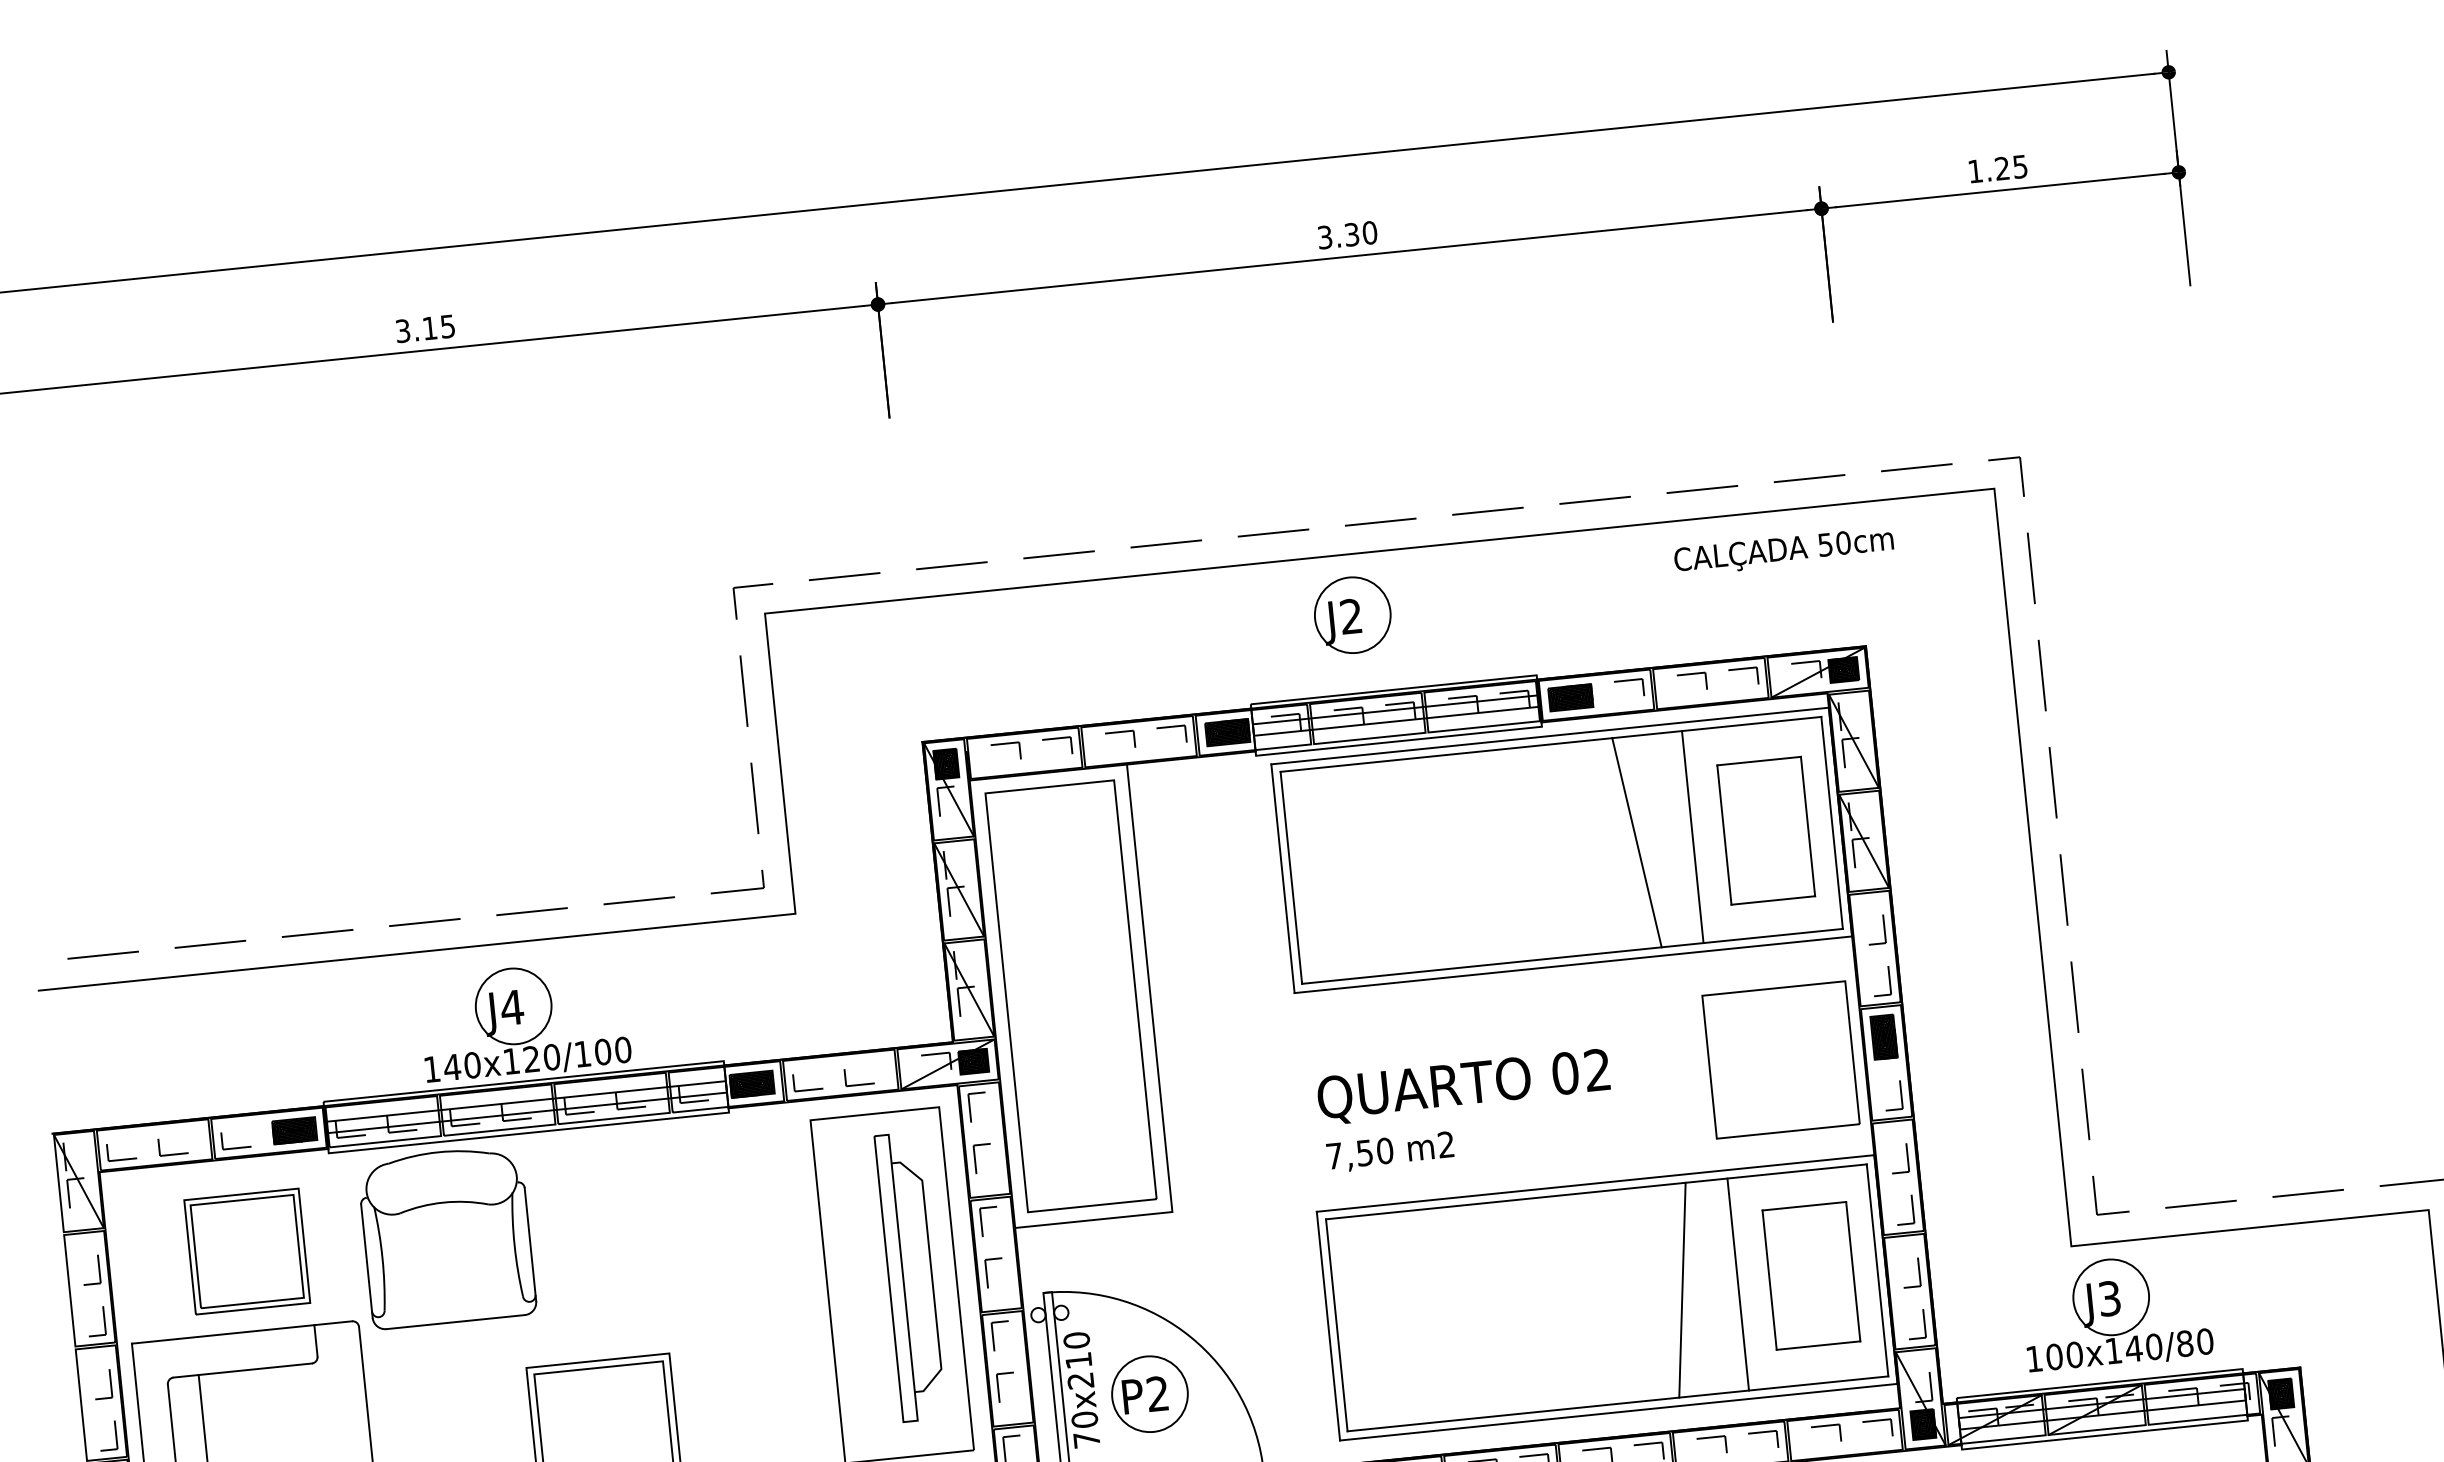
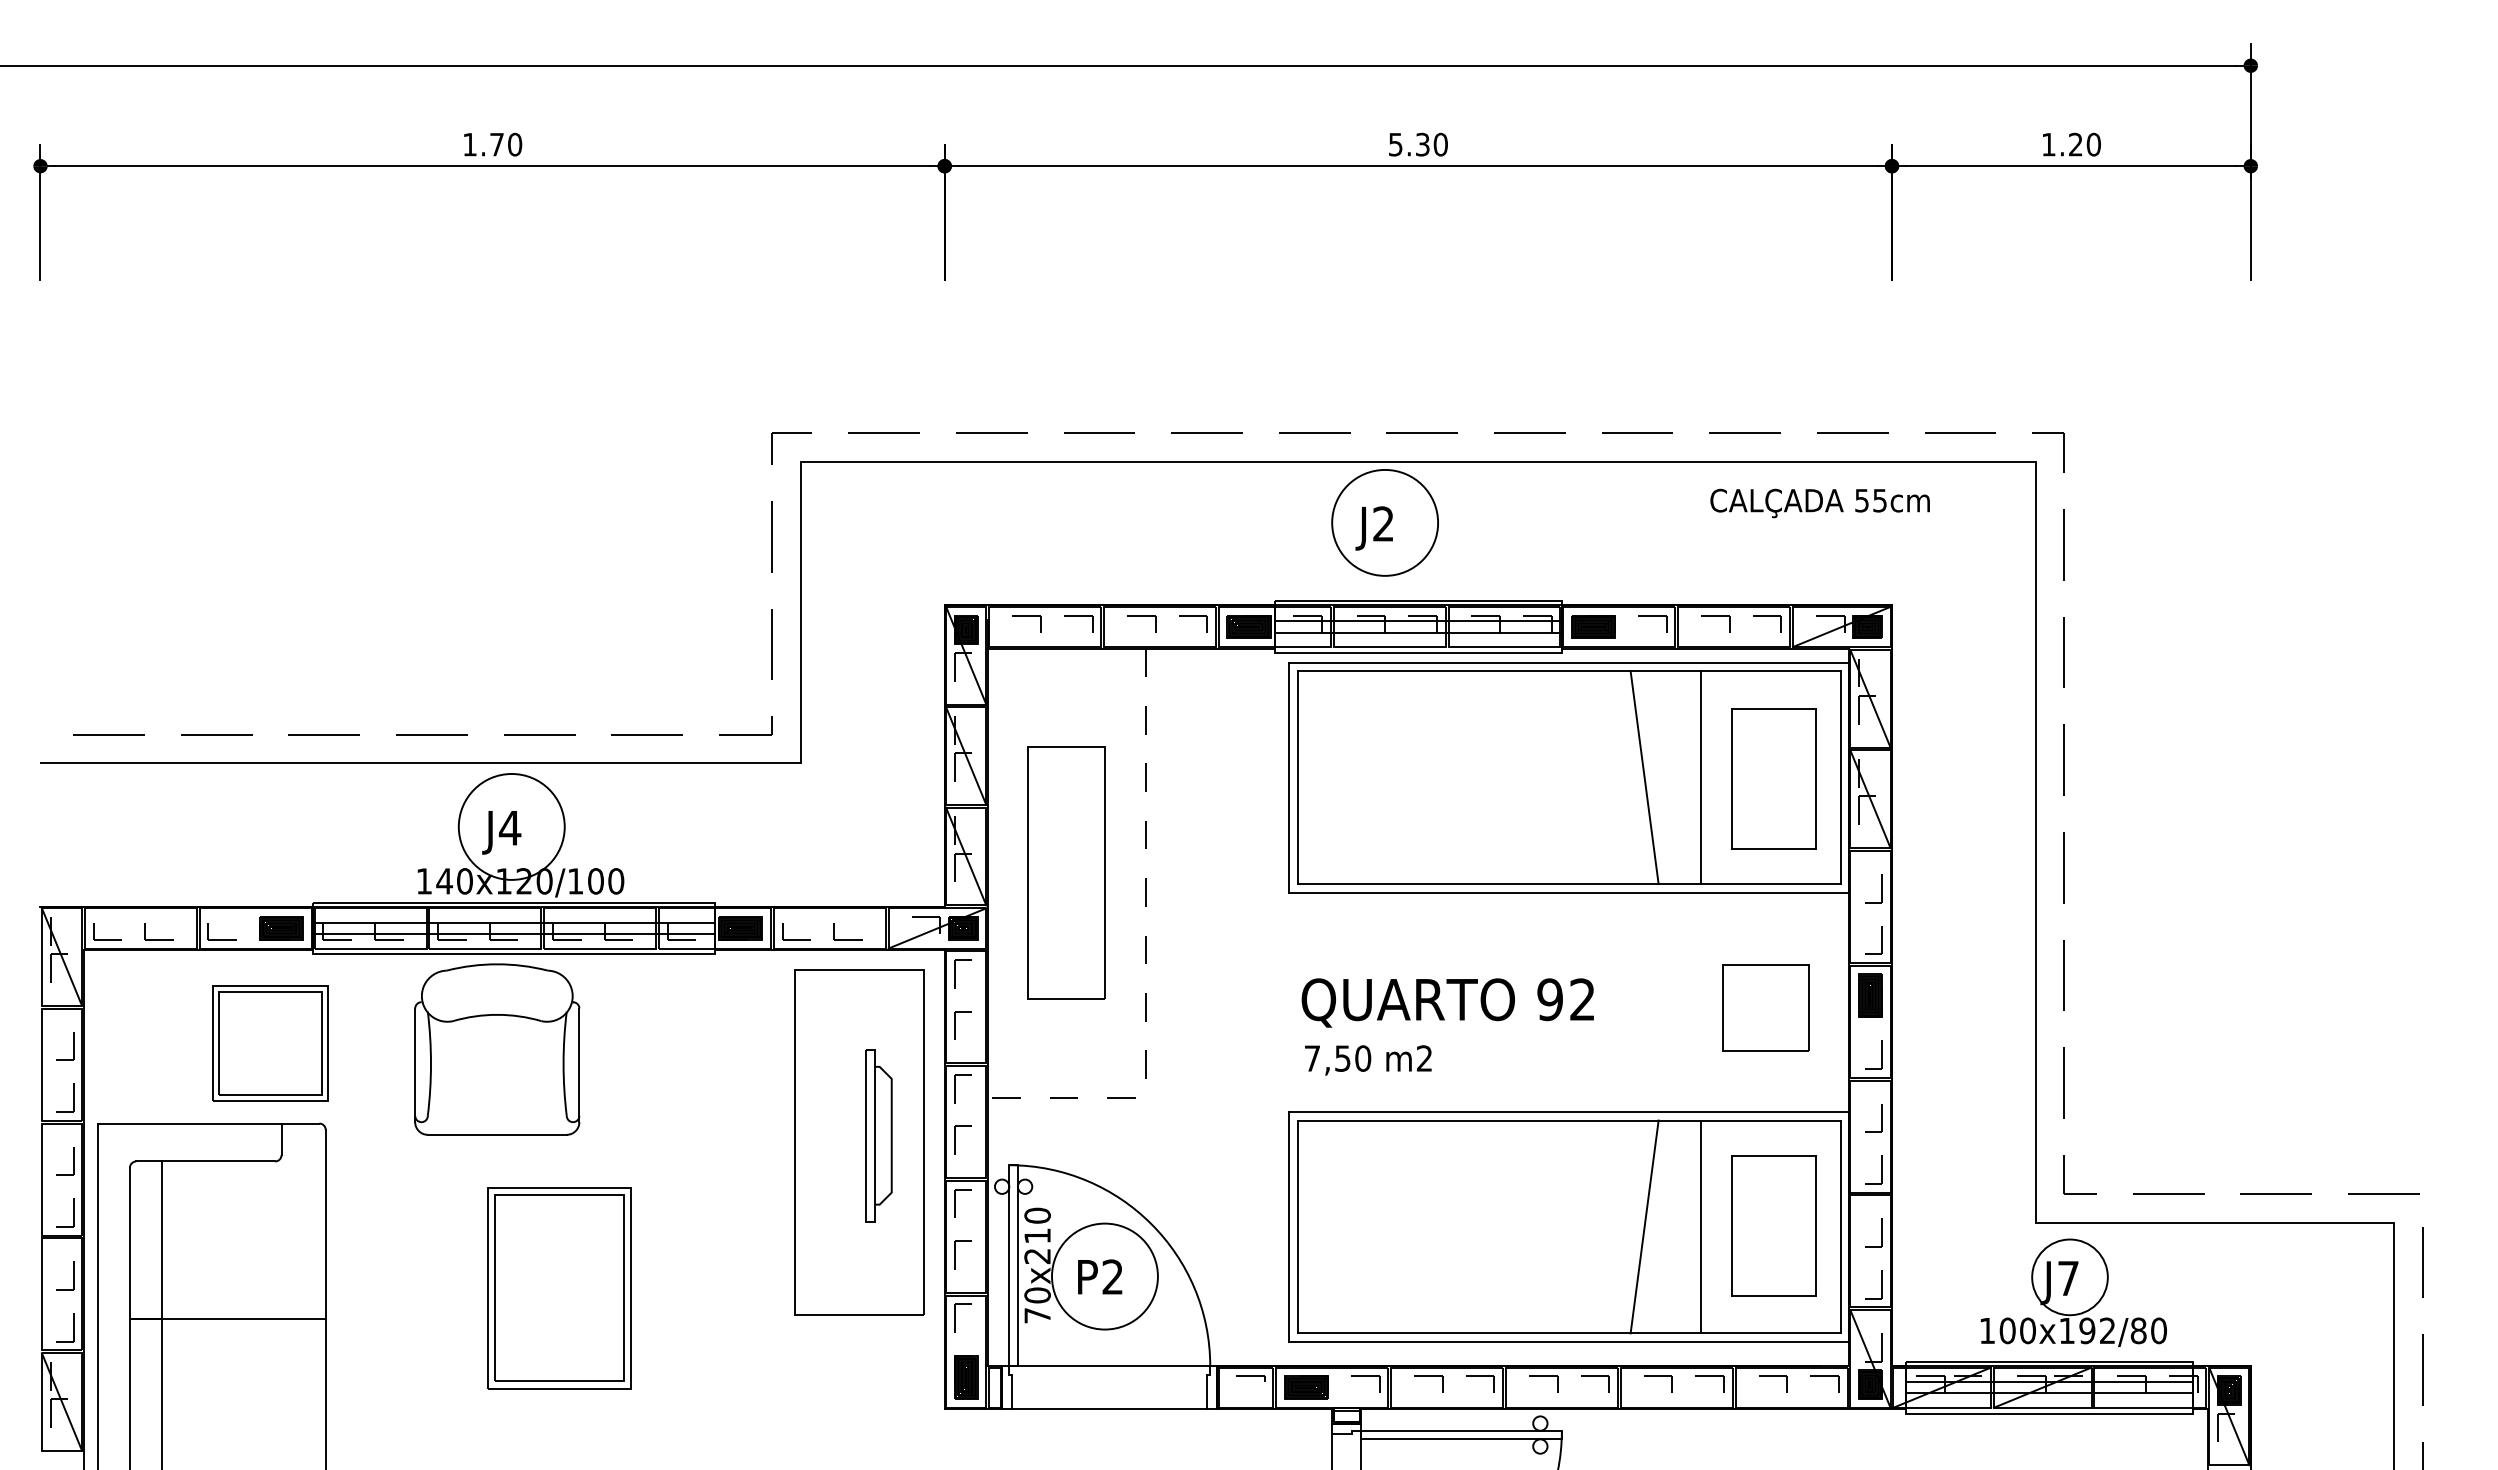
text: (2020, 166) -> (2093, 144), 1.25 -> 1.20
text: (1324, 236) -> (1395, 143), 3.30 -> 5.30
text: (425, 328) -> (492, 144), 3.15 -> 1.70
text: (1843, 542) -> (1880, 500), 50cm -> 55cm
circle: (1352, 614) -> (1384, 522), size x1.4
part: (1070, 995) -> (1066, 872), size x0.6
circle: (513, 1005) -> (511, 826), size x1.4
part: (1780, 1059) -> (1765, 1007), size x0.6
line: (1157, 1068) -> (1145, 953), solid -> dashed
text: (1565, 1073) -> (1550, 999), 02 -> 92
part: (447, 1237) -> (497, 1049), moved
part: (247, 1251) -> (270, 1043), moved
part: (910, 1276) -> (878, 1135), size x0.6
text: (2109, 1298) -> (2068, 1278), J3 -> J7
text: (2143, 1347) -> (2097, 1330), 100x140/80 -> 100x192/80
circle: (1149, 1394) -> (1104, 1276), size x1.4

